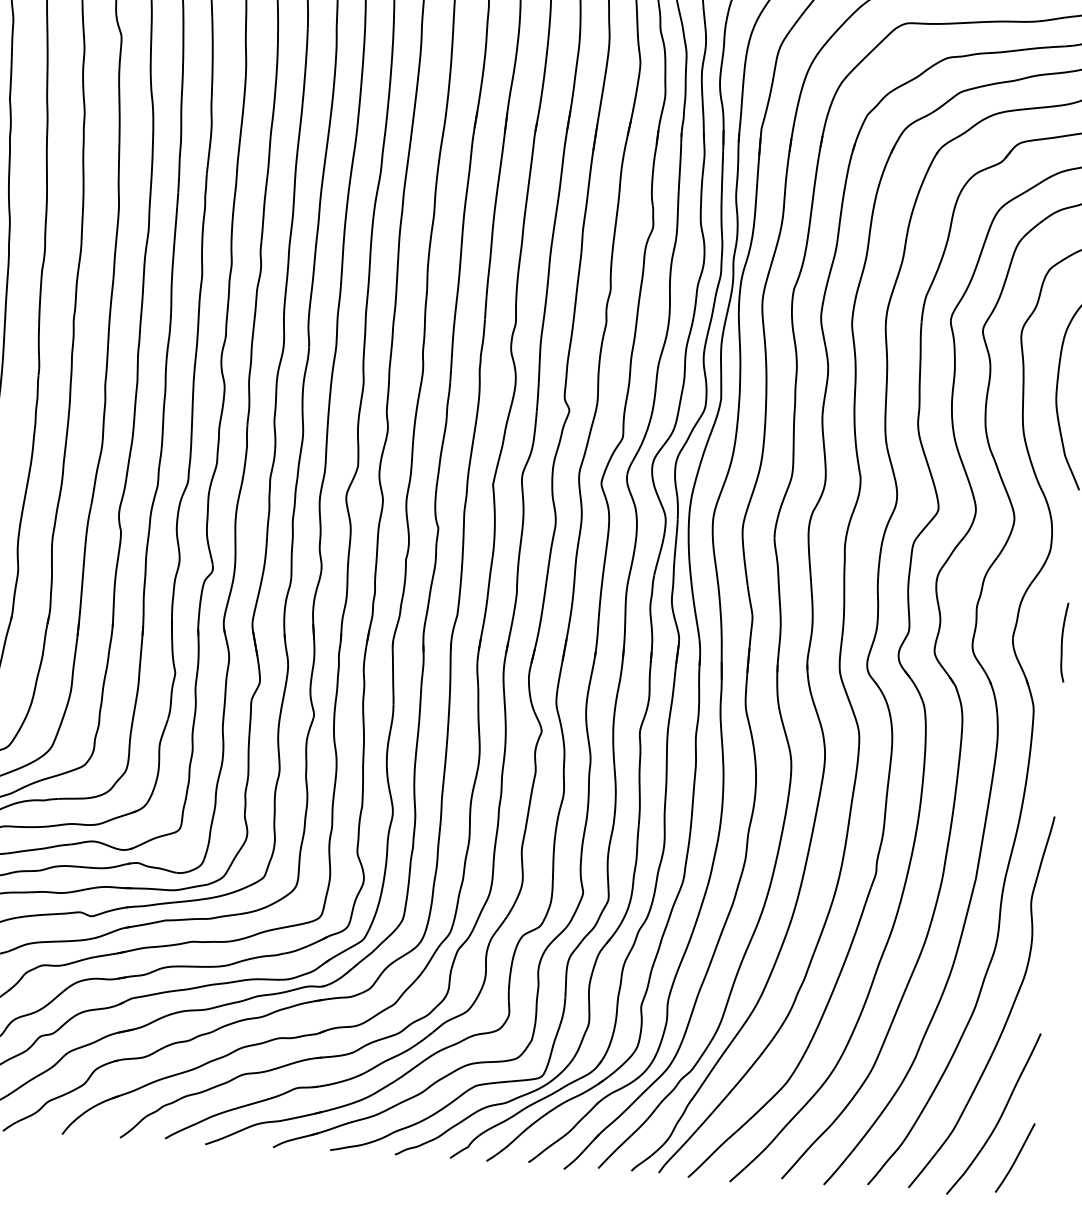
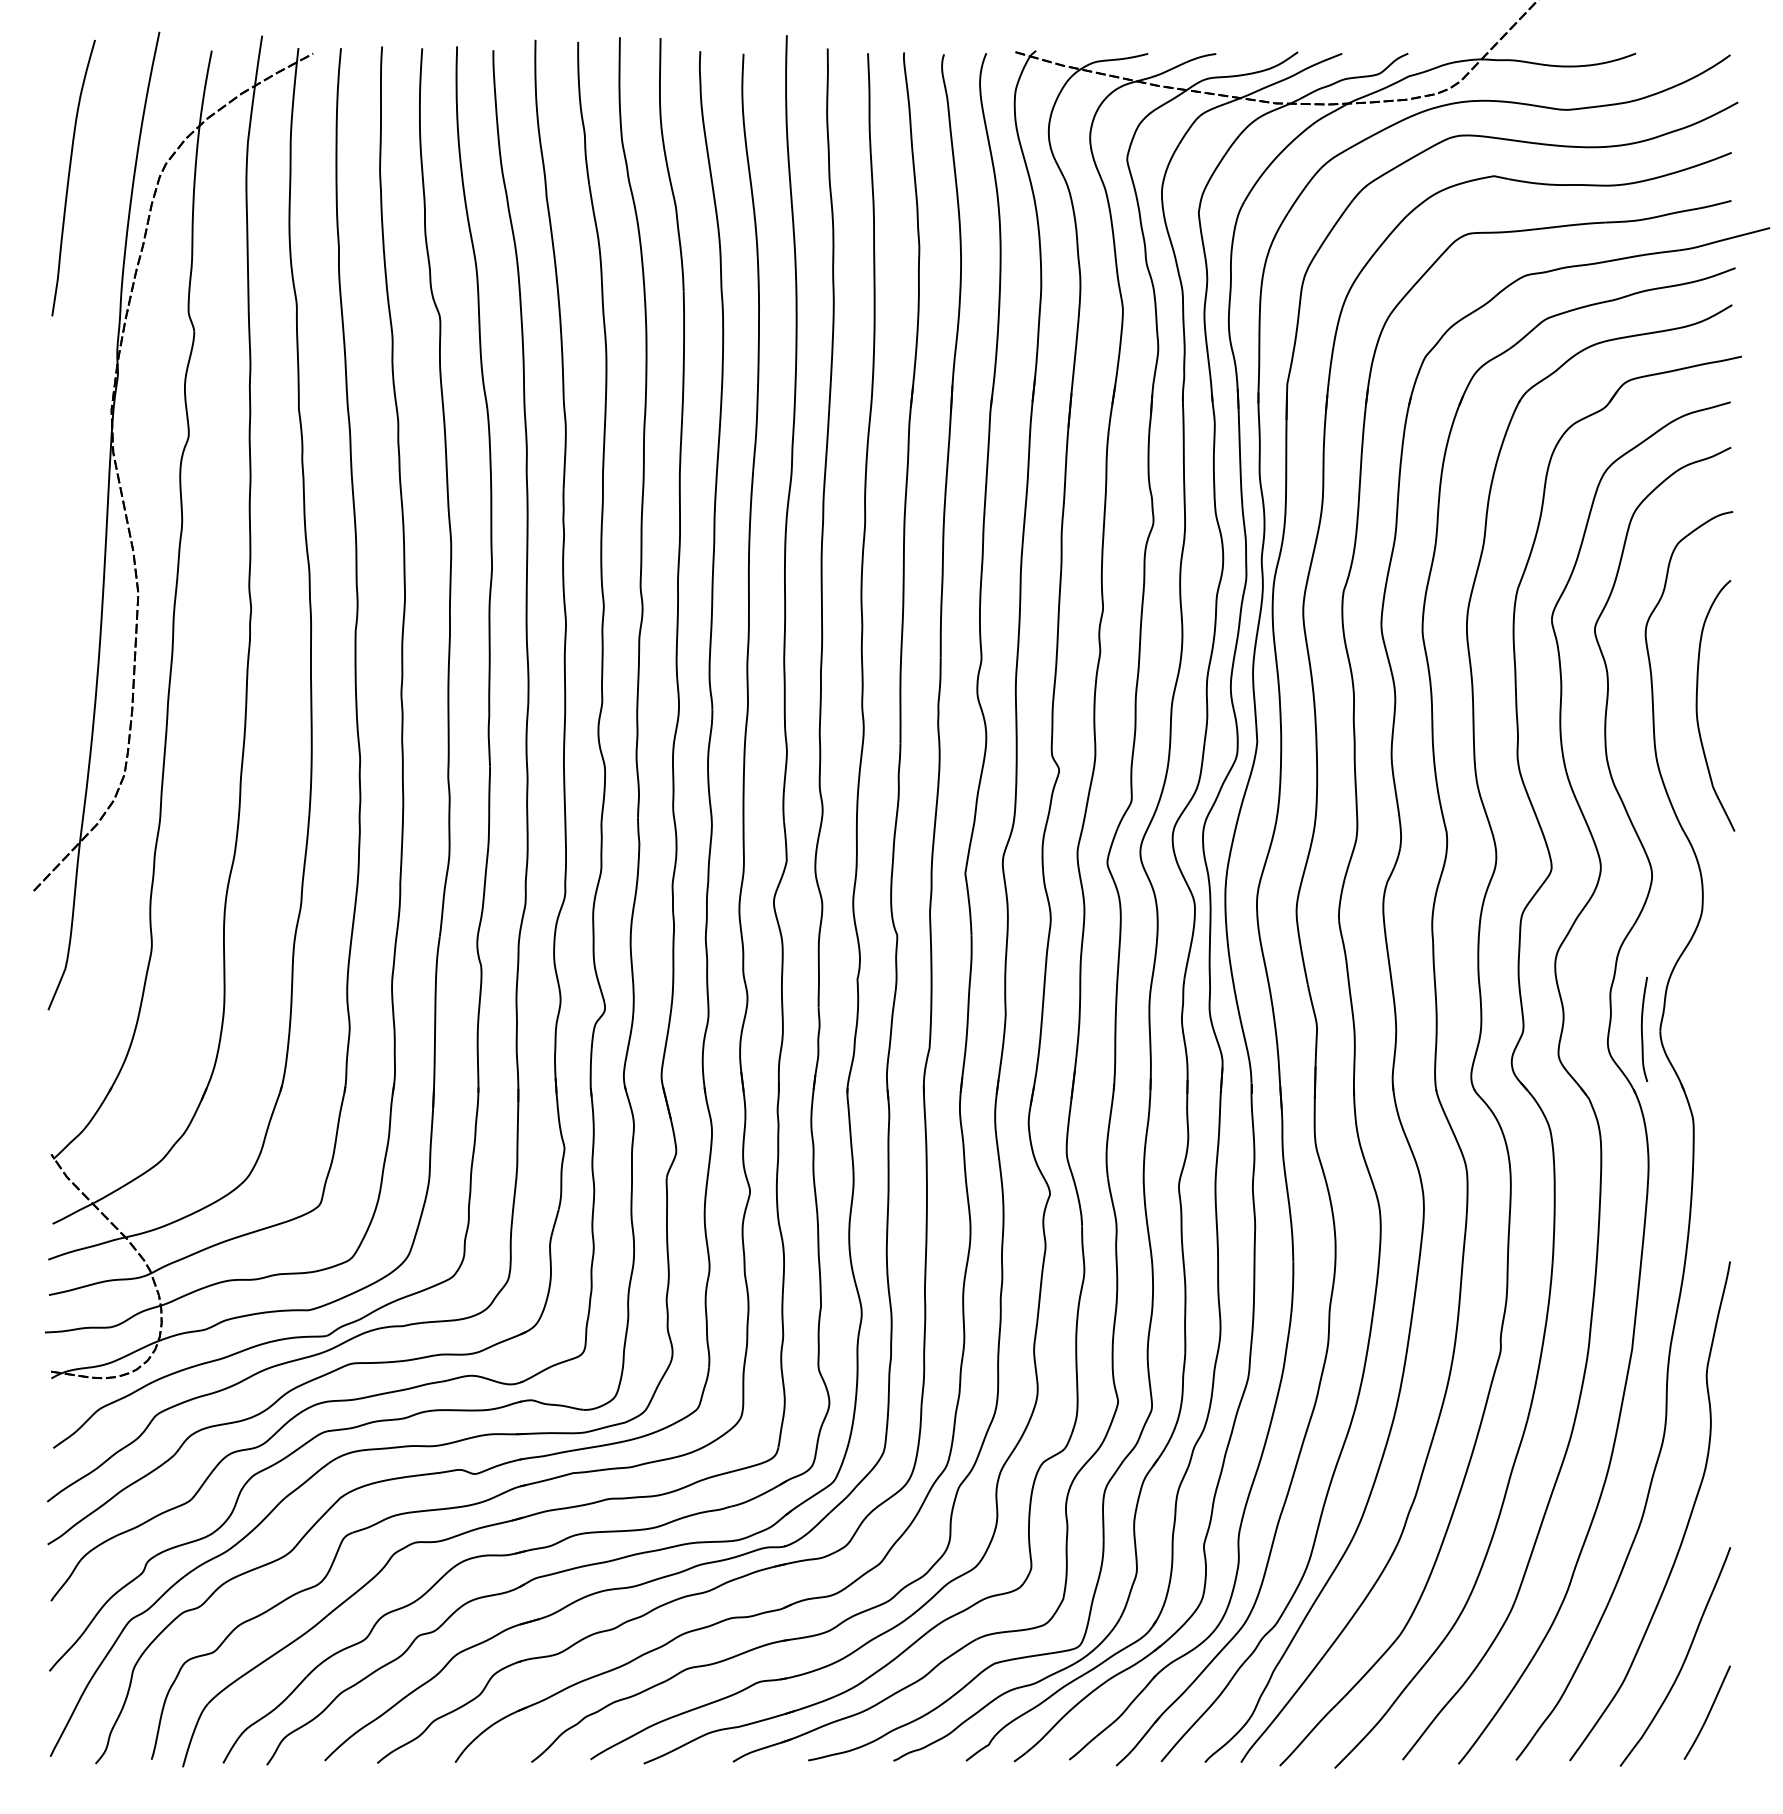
curve: (1062, 641) -> (1642, 1028), moved

